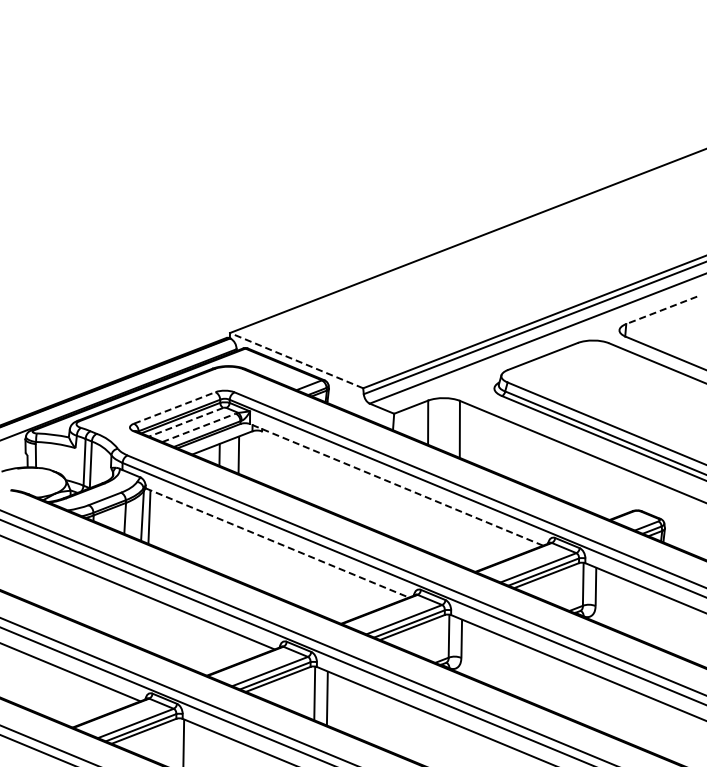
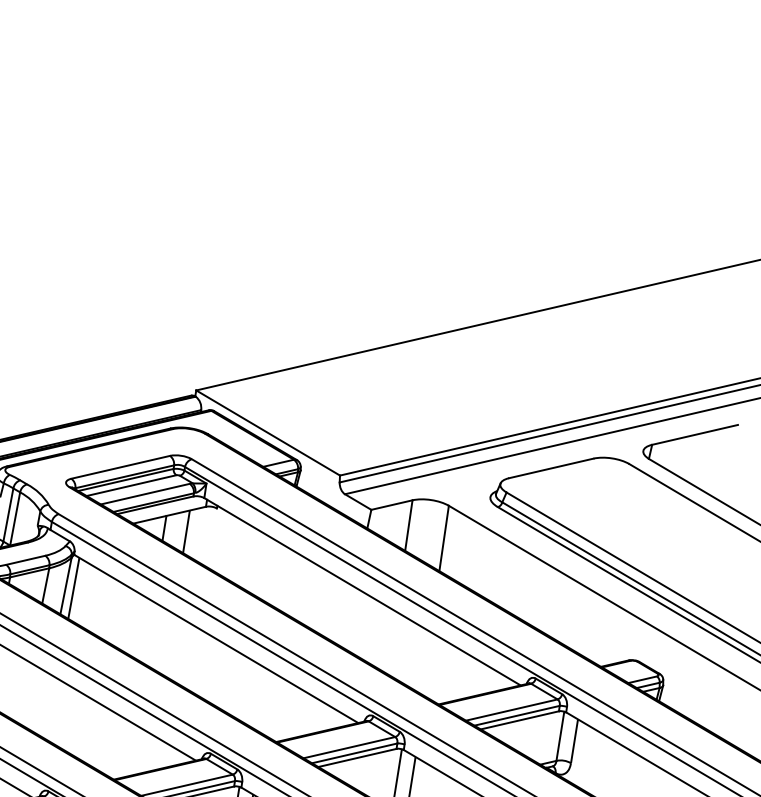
line: (661, 310) -> (694, 435), dashed -> solid
line: (296, 360) -> (268, 432), dashed -> solid
line: (174, 407) -> (120, 466), dashed -> solid
line: (186, 422) -> (131, 485), dashed -> solid
line: (199, 427) -> (145, 493), dashed -> solid
line: (396, 484) -> (362, 591), dashed -> solid
line: (277, 543) -> (216, 639), dashed -> solid

